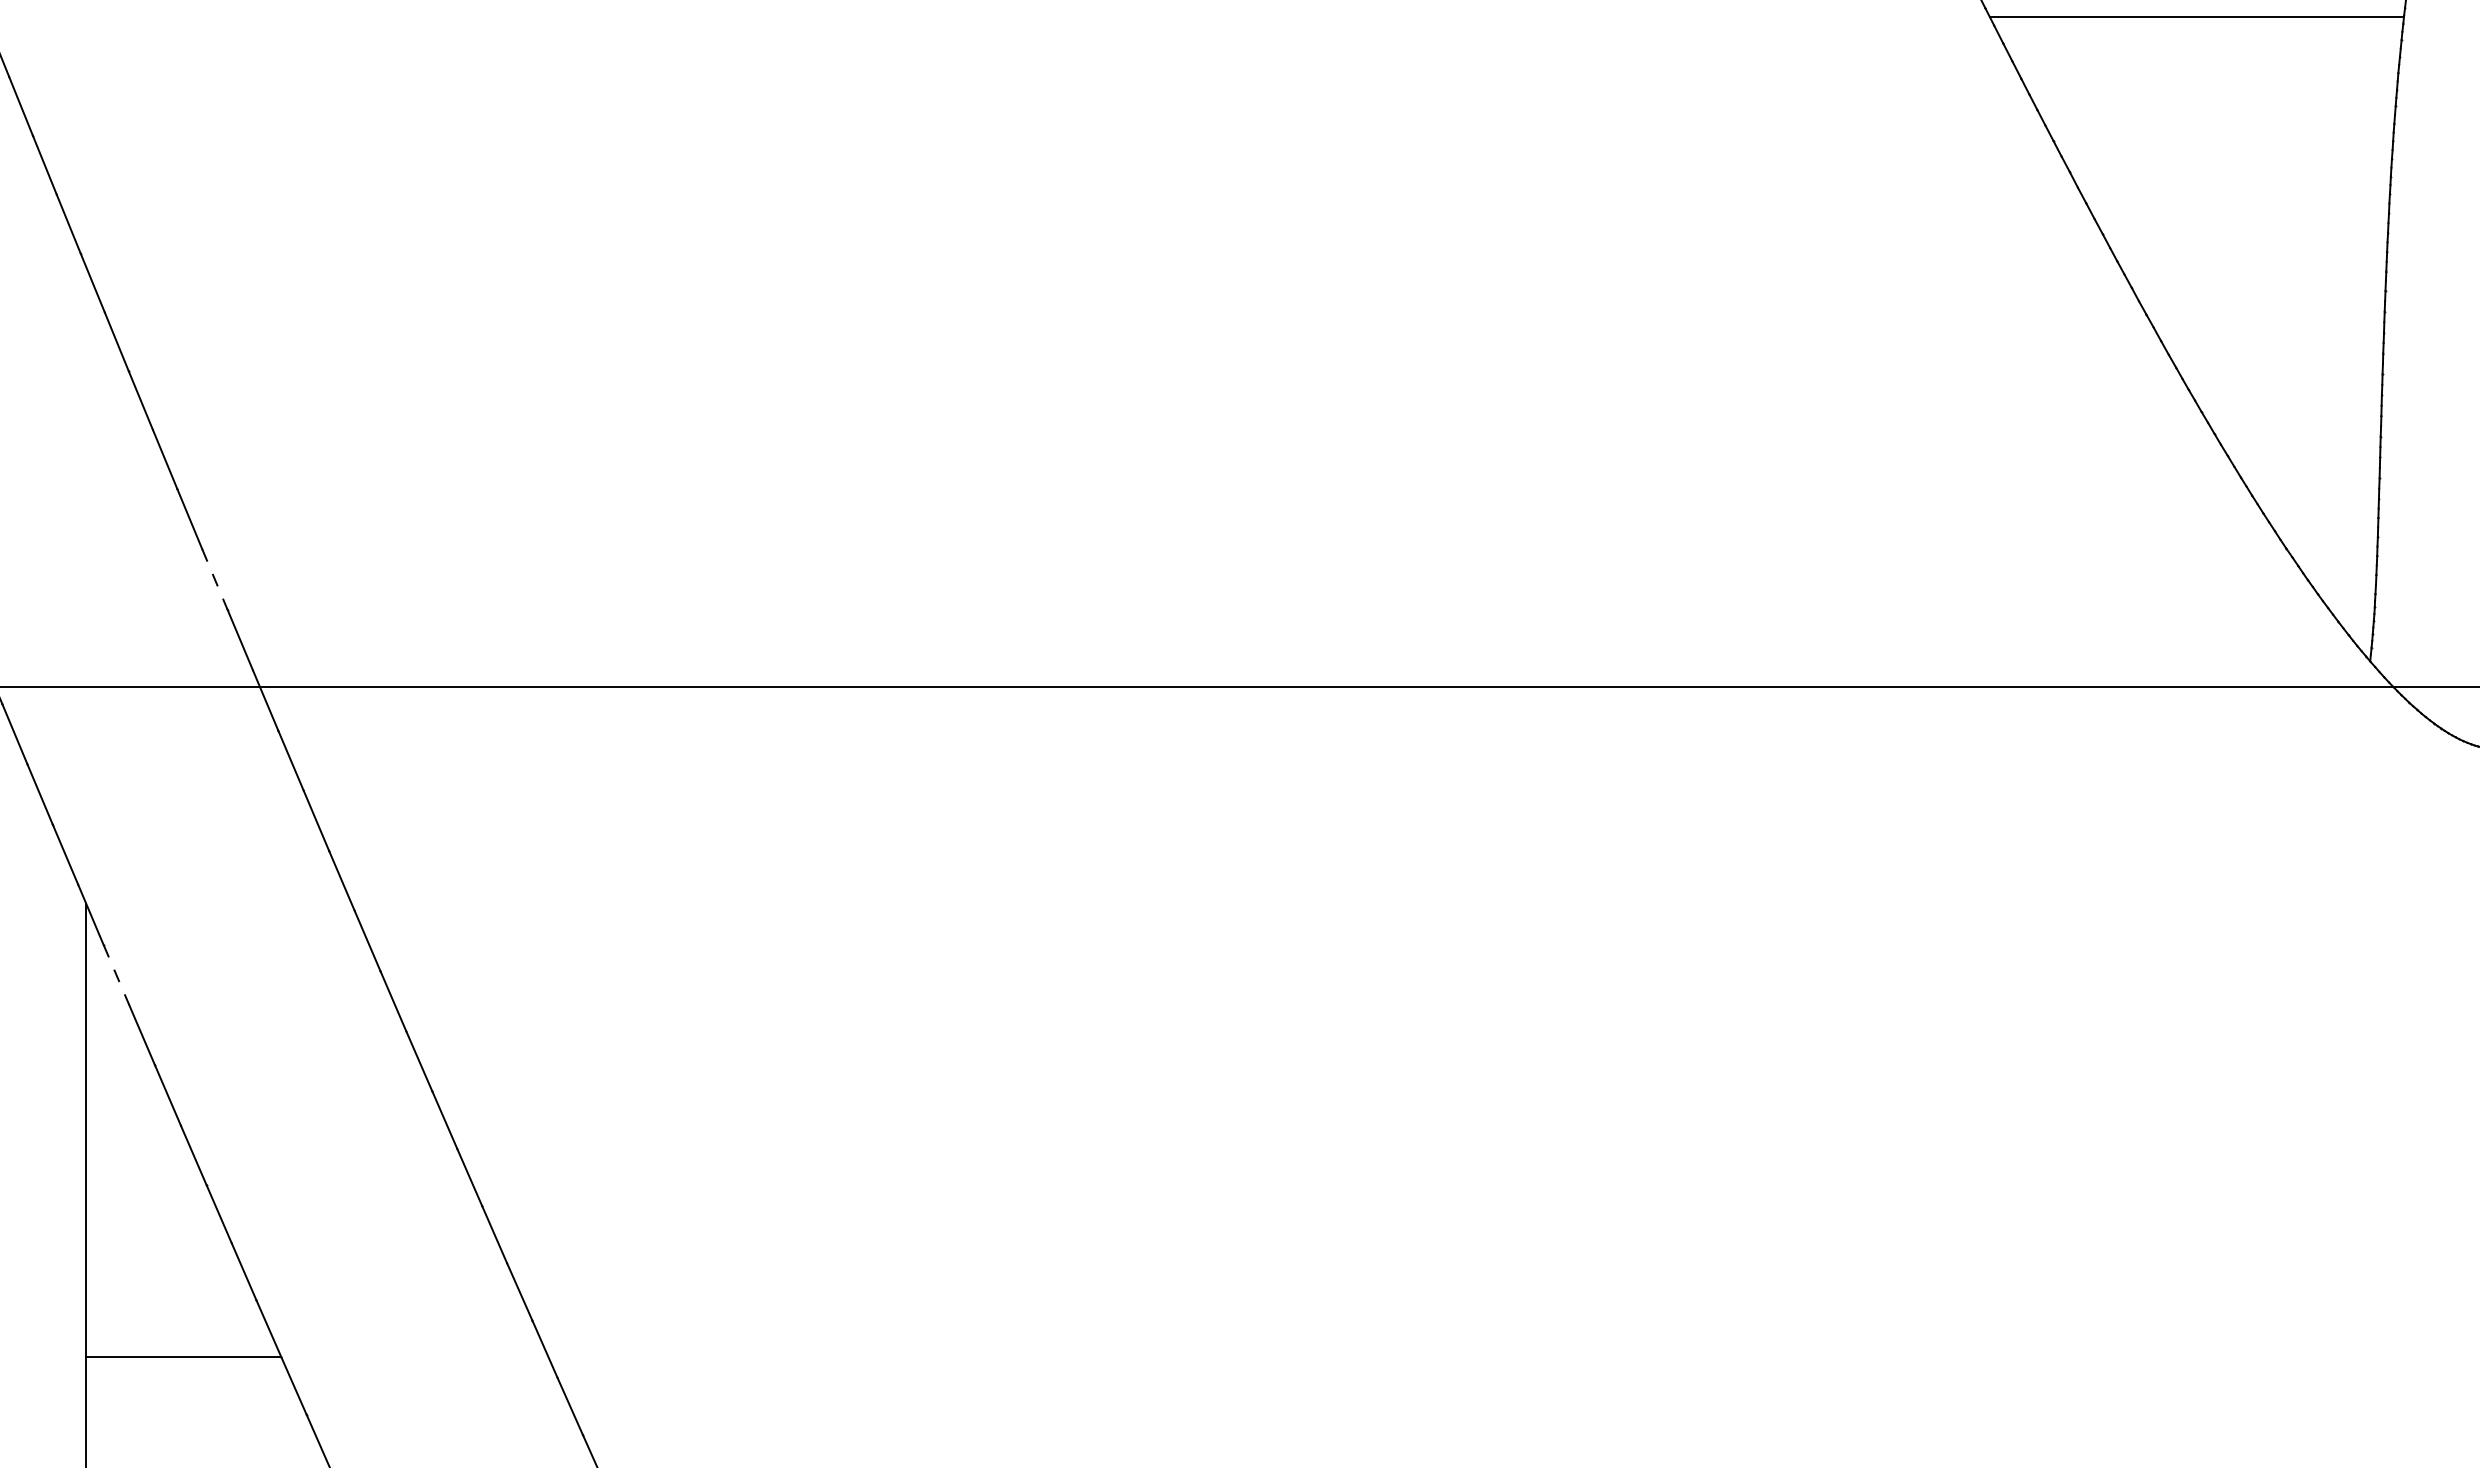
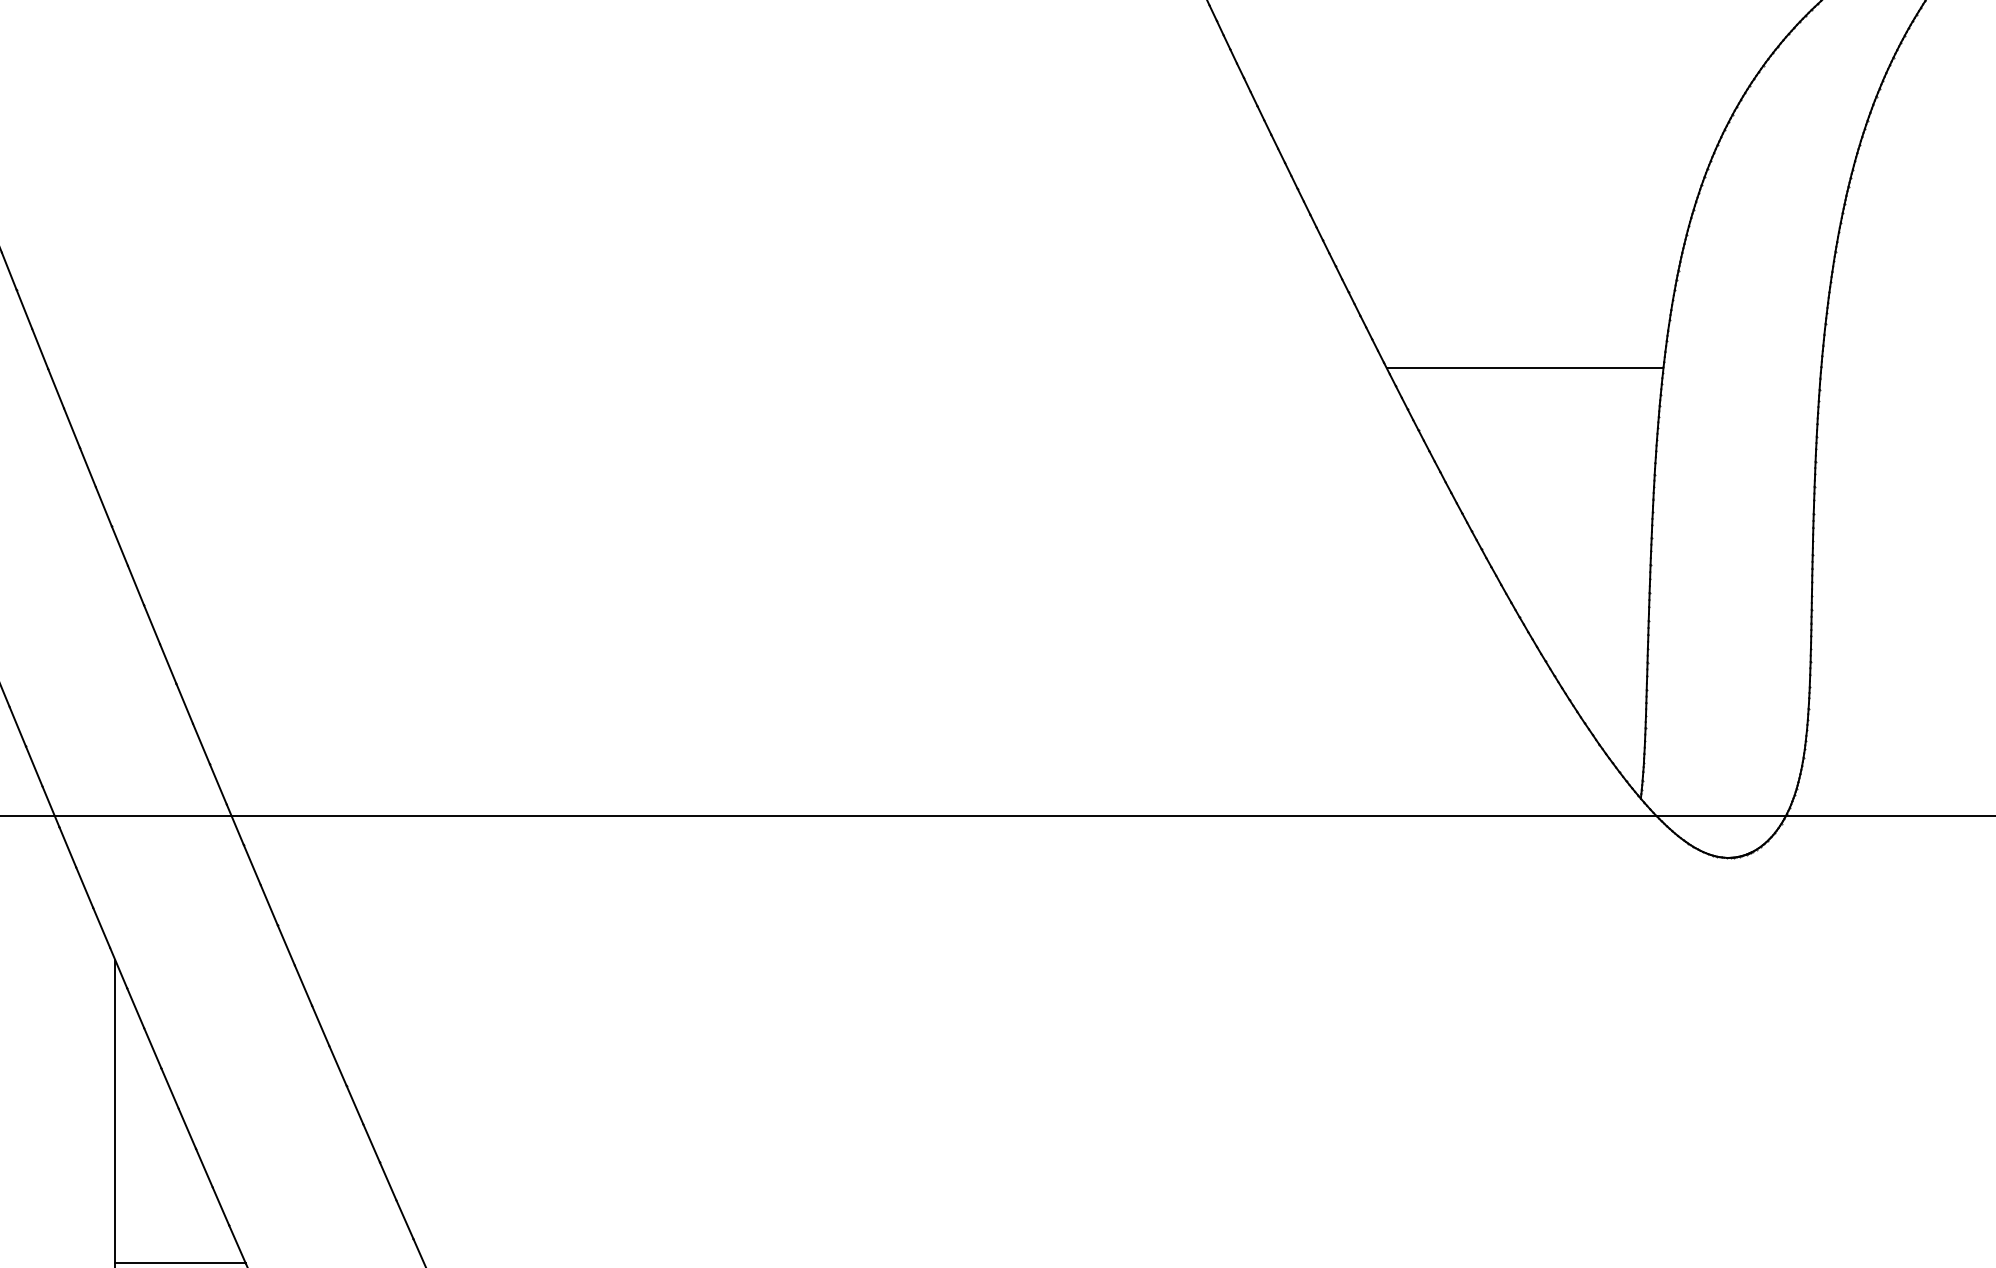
line: (215, 580) -> (201, 744), dashed -> solid
line: (116, 975) -> (135, 1008), dashed -> solid

